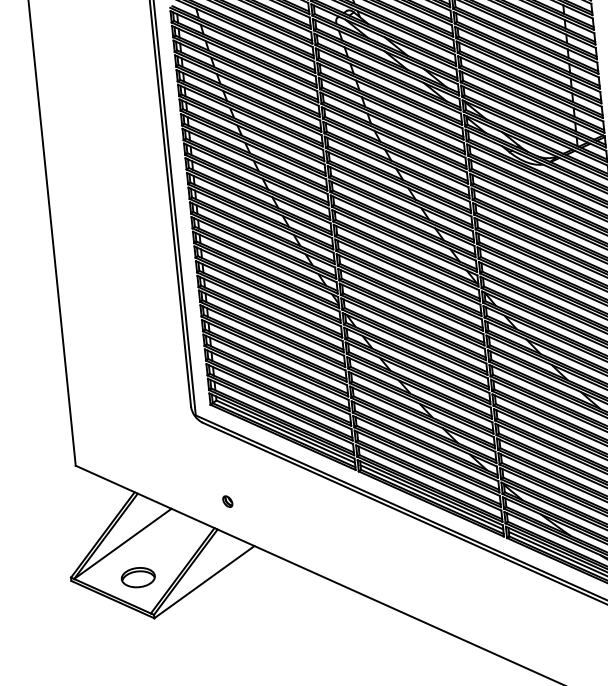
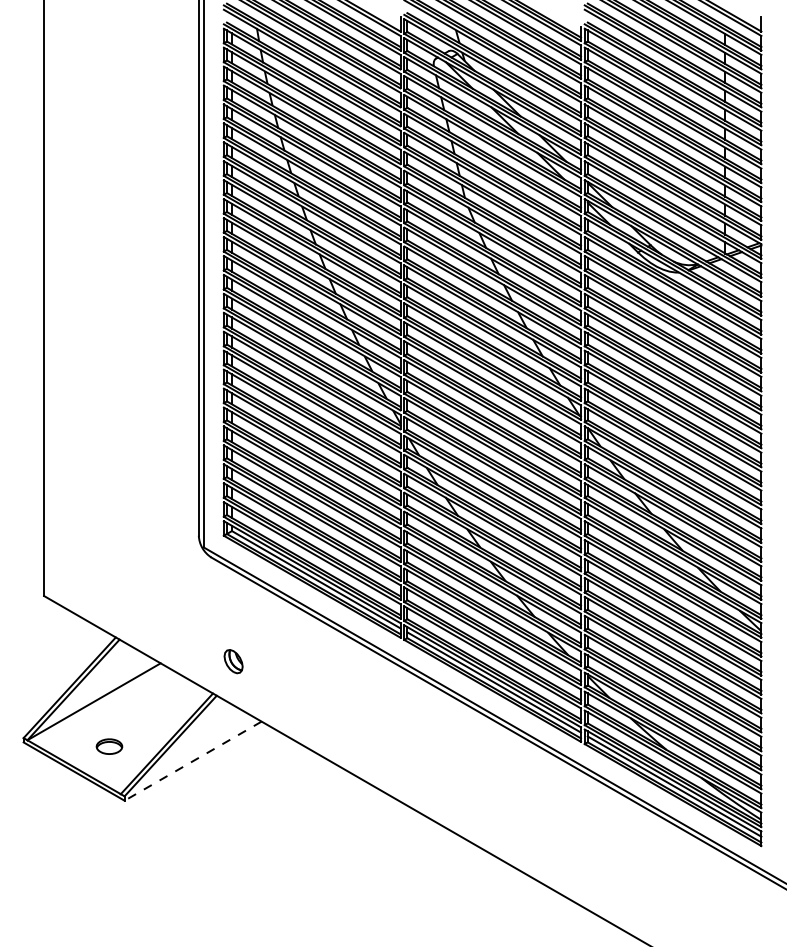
part: (227, 501) -> (232, 661), size x1.6
part: (138, 577) -> (109, 746), size x0.6
line: (203, 582) -> (192, 761), solid -> dashed

